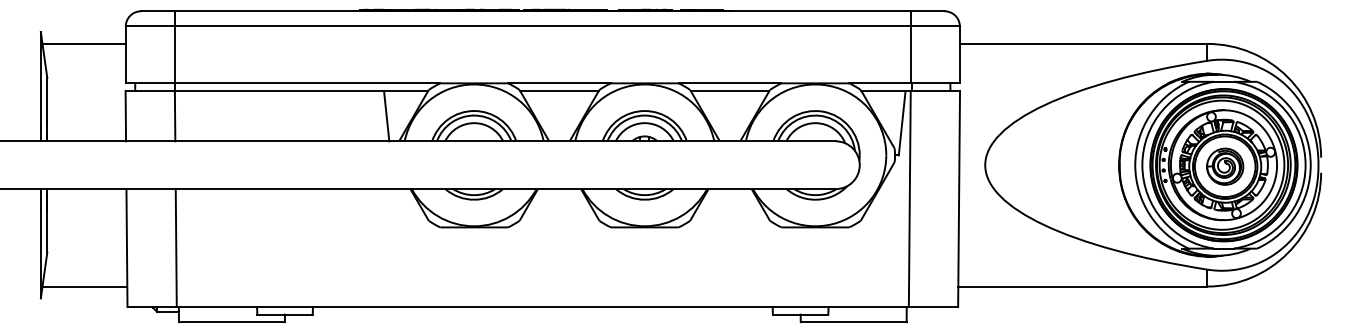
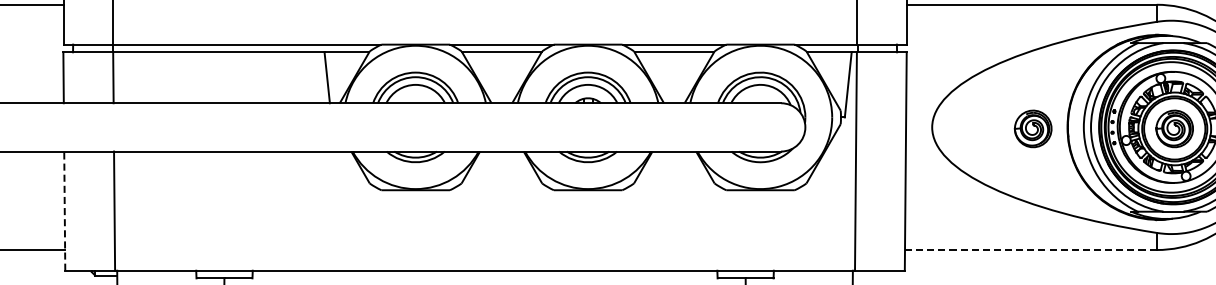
part: (1085, 166) -> (1033, 128), added
line: (126, 248) -> (64, 211), solid -> dashed
line: (1082, 286) -> (1030, 249), solid -> dashed

